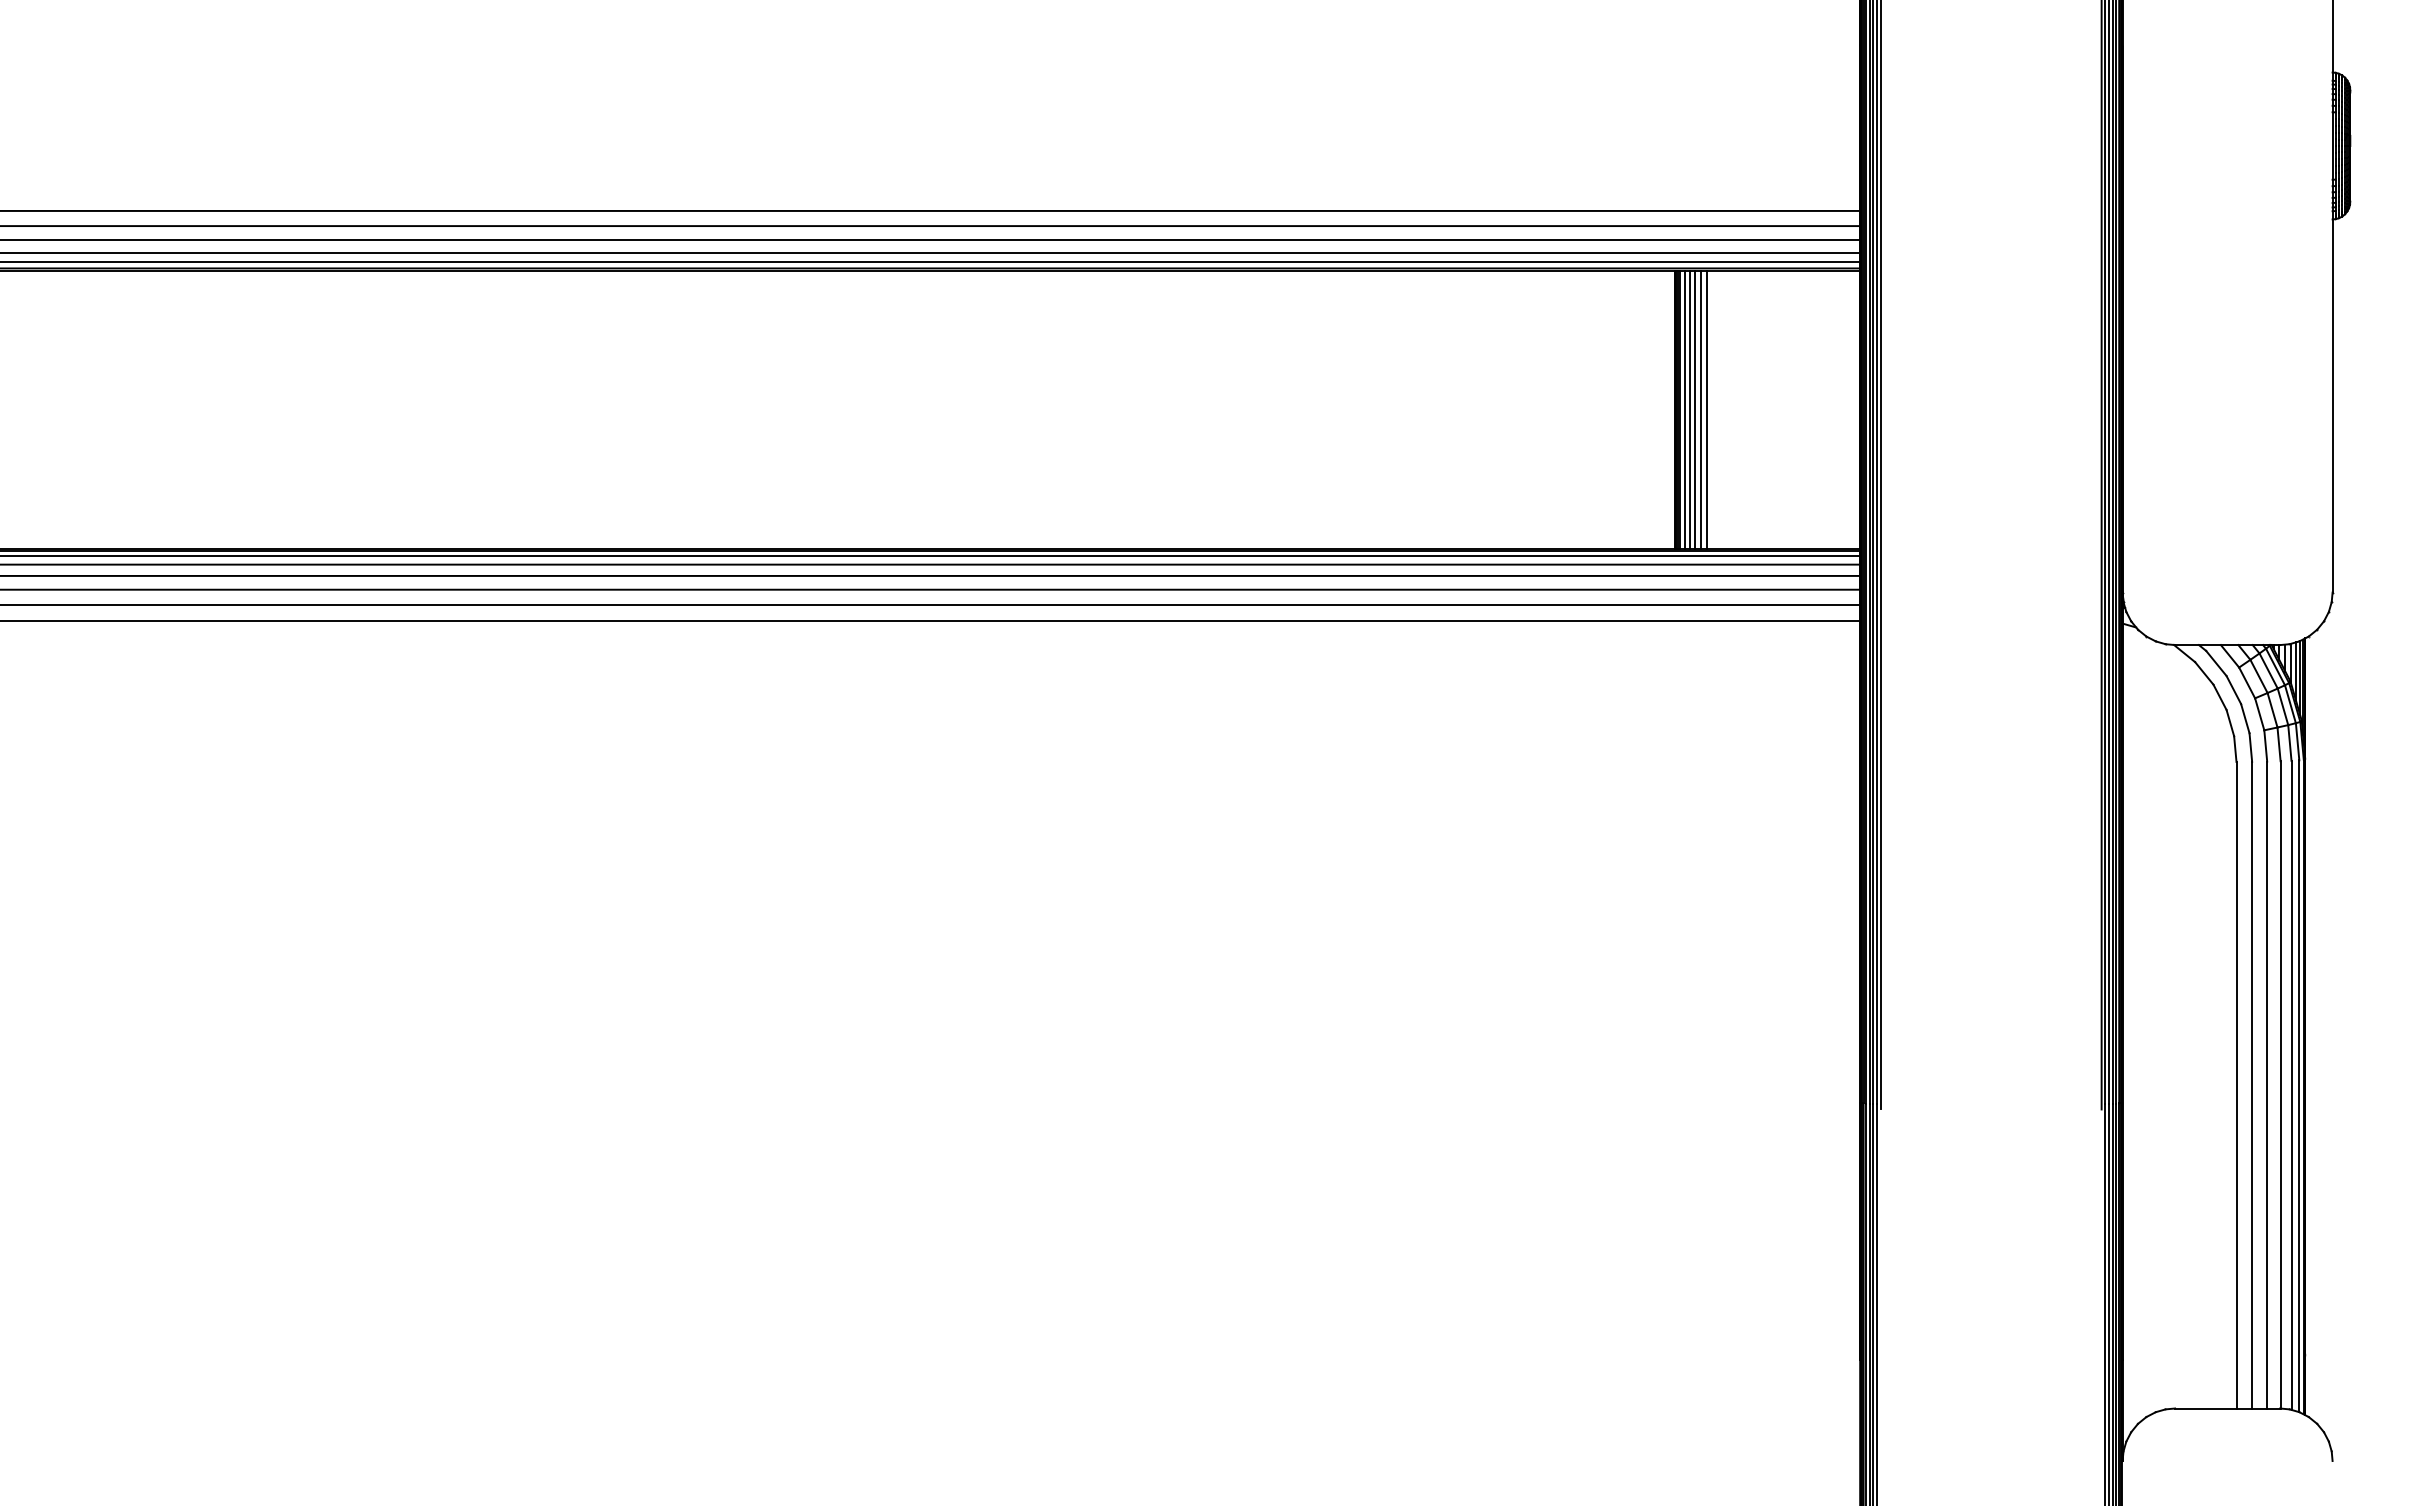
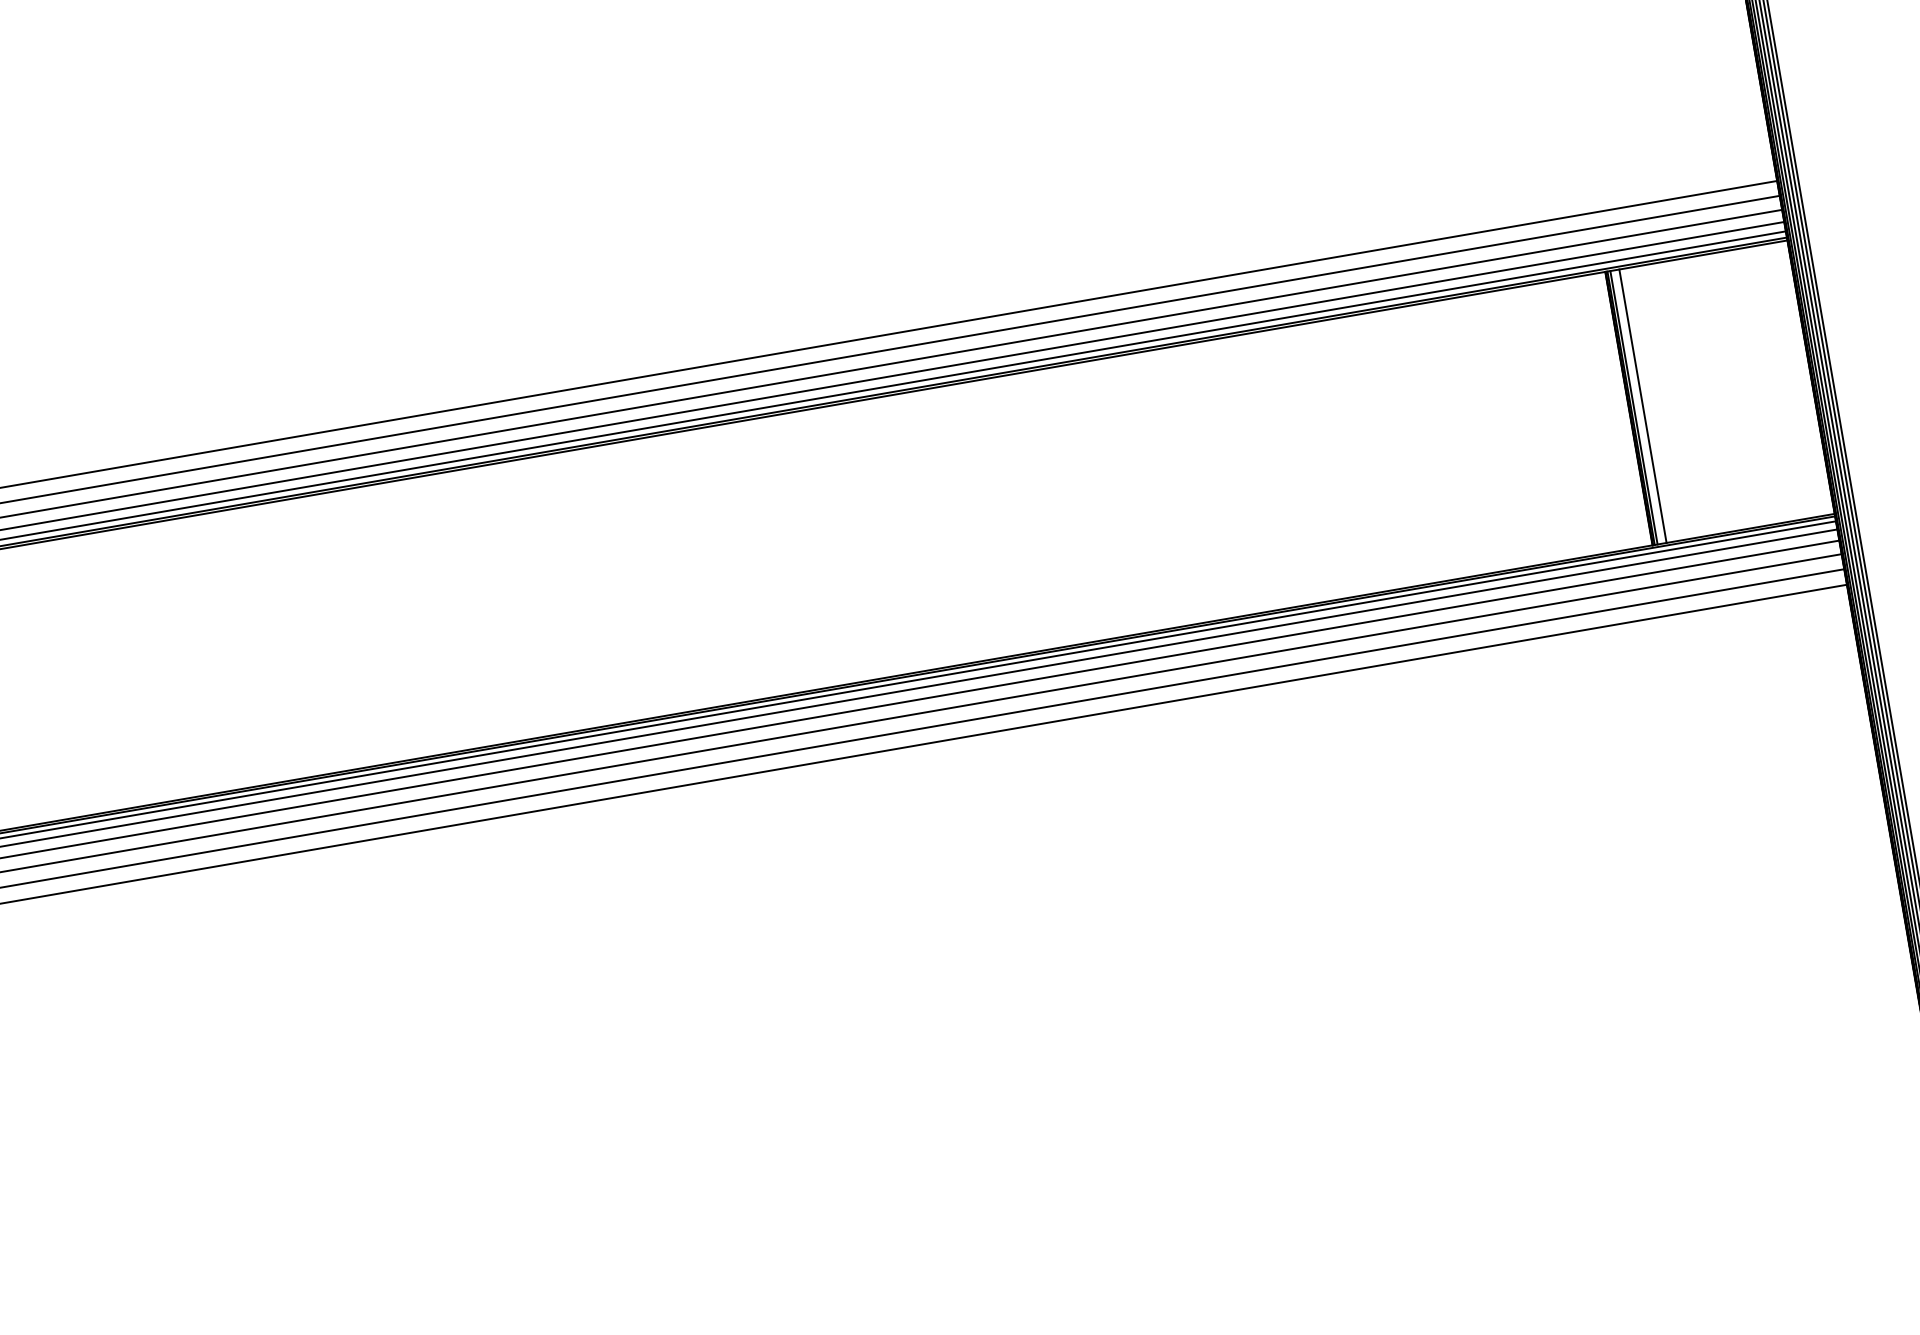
line: (1684, 409) -> (1637, 406), removed
line: (1695, 409) -> (1648, 404), removed
line: (1701, 409) -> (1654, 403), removed
line: (1706, 409) -> (1659, 402), removed

